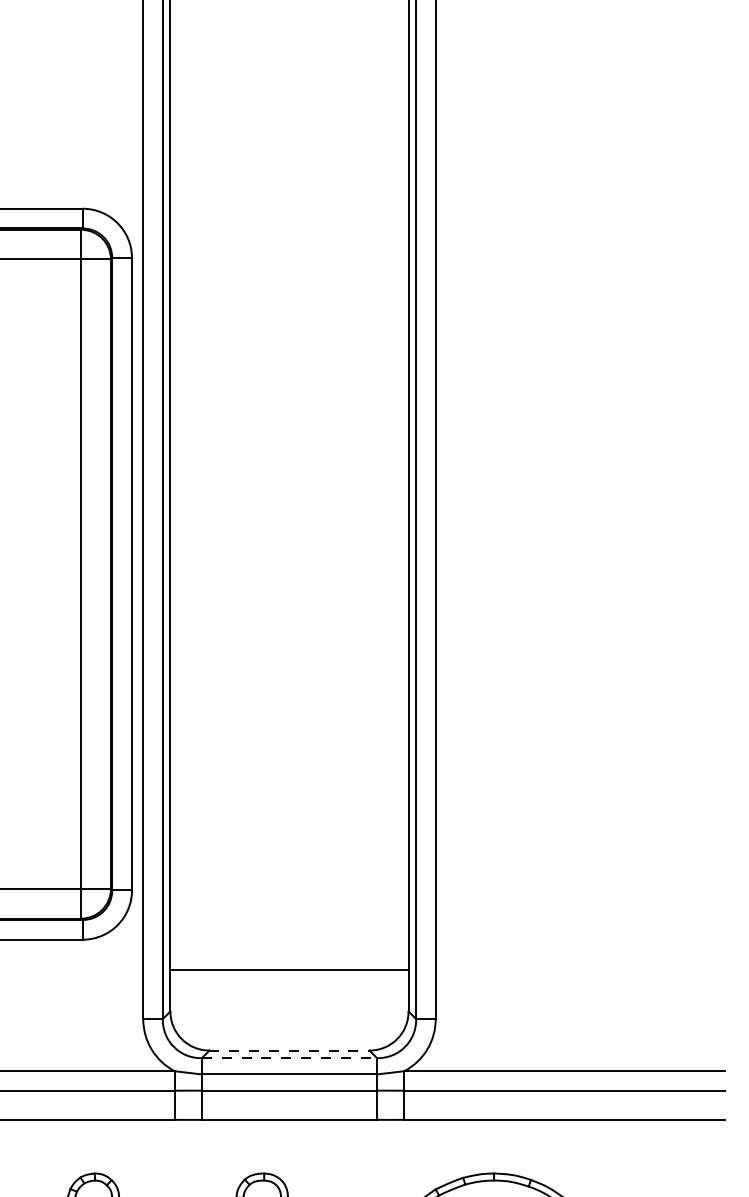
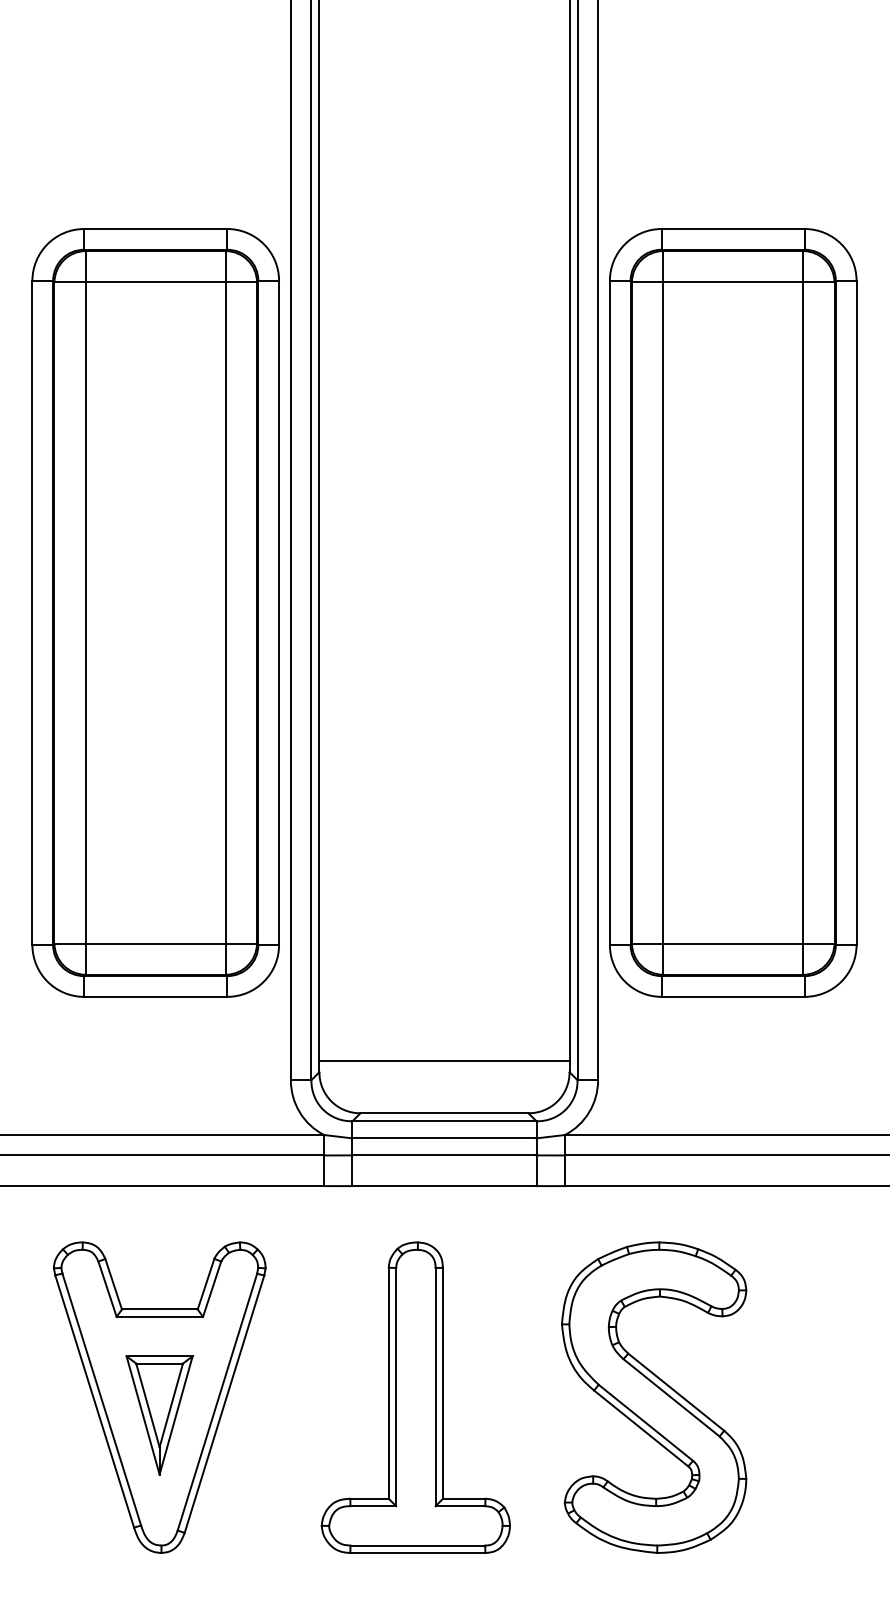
part: (564, 573) -> (733, 612), added
line: (289, 970) -> (444, 1061), moved
line: (289, 1050) -> (444, 1113), dashed -> solid
line: (289, 1058) -> (444, 1121), dashed -> solid

